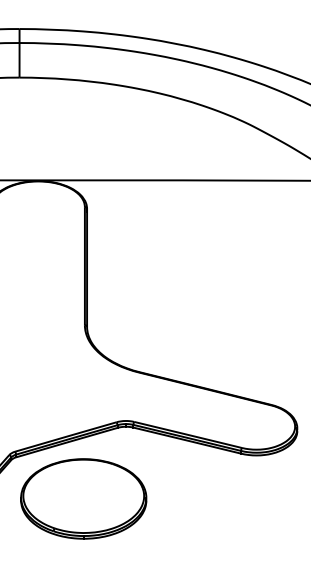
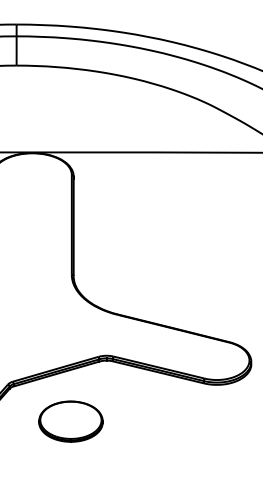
part: (83, 498) -> (70, 421), size x0.6

